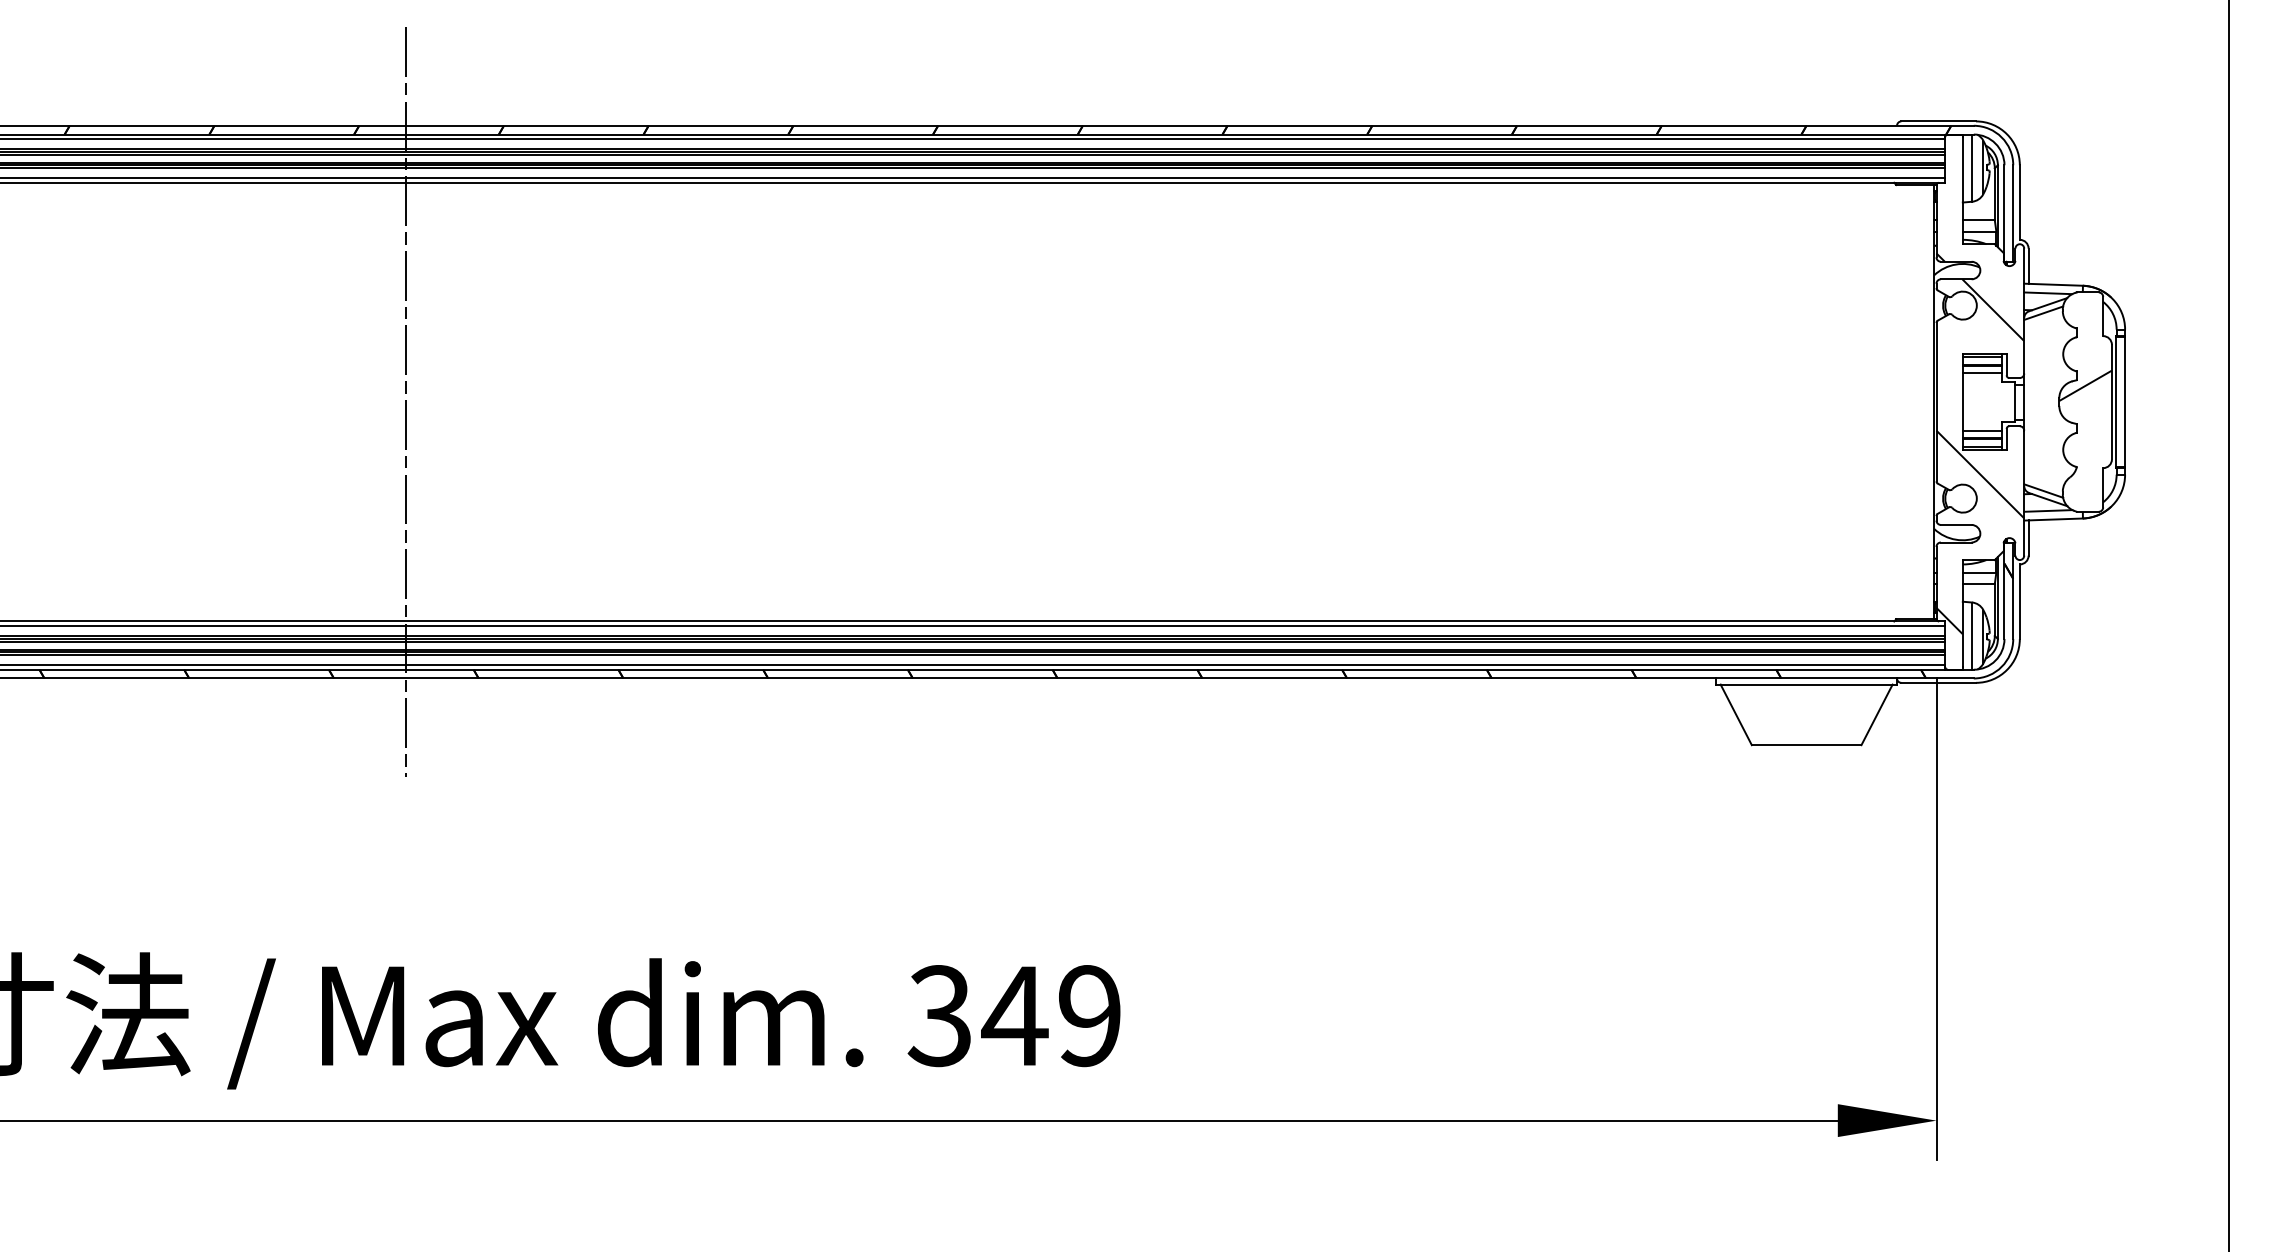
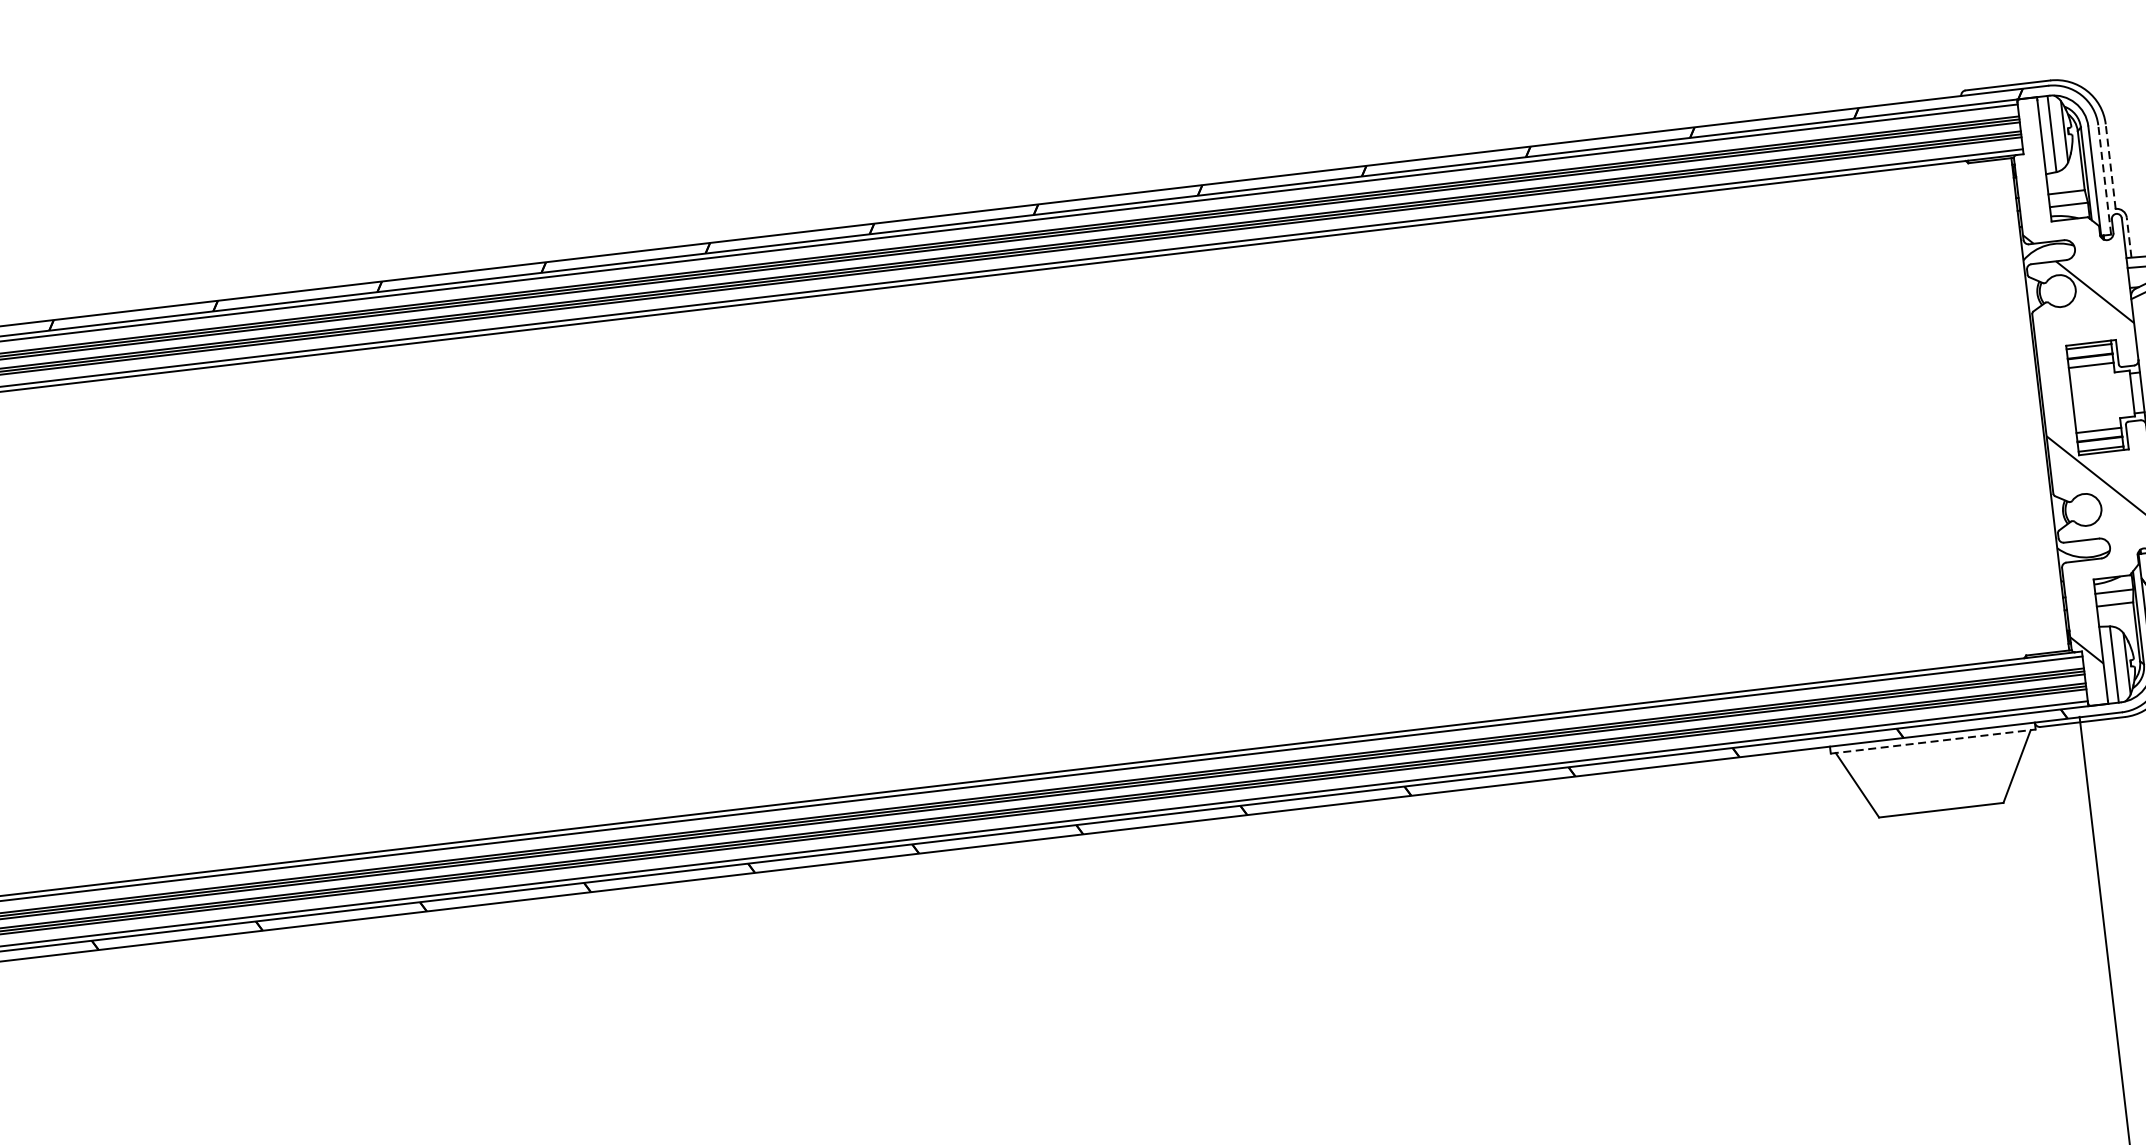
line: (2019, 202) -> (2110, 166), solid -> dashed
line: (2013, 213) -> (2104, 179), solid -> dashed
line: (2028, 266) -> (2129, 238), solid -> dashed
line: (405, 402) -> (307, 608), removed
line: (1807, 684) -> (1934, 741), solid -> dashed

